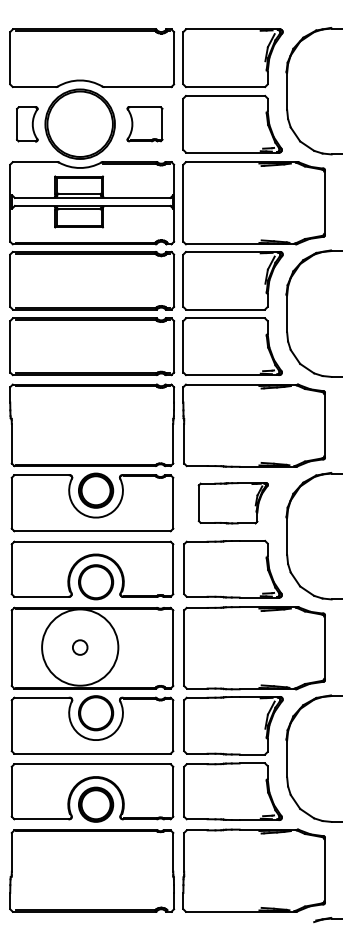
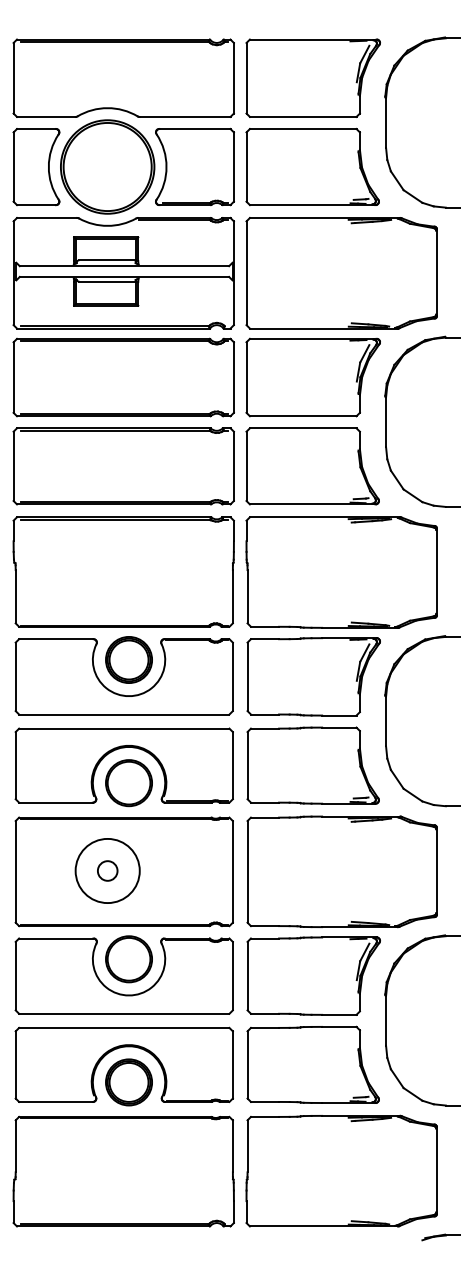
part: (144, 123) -> (194, 166), size x1.67
part: (27, 124) -> (36, 167), size x1.67
part: (233, 502) -> (313, 676), size x1.43
circle: (80, 647) -> (107, 870), size x0.62

